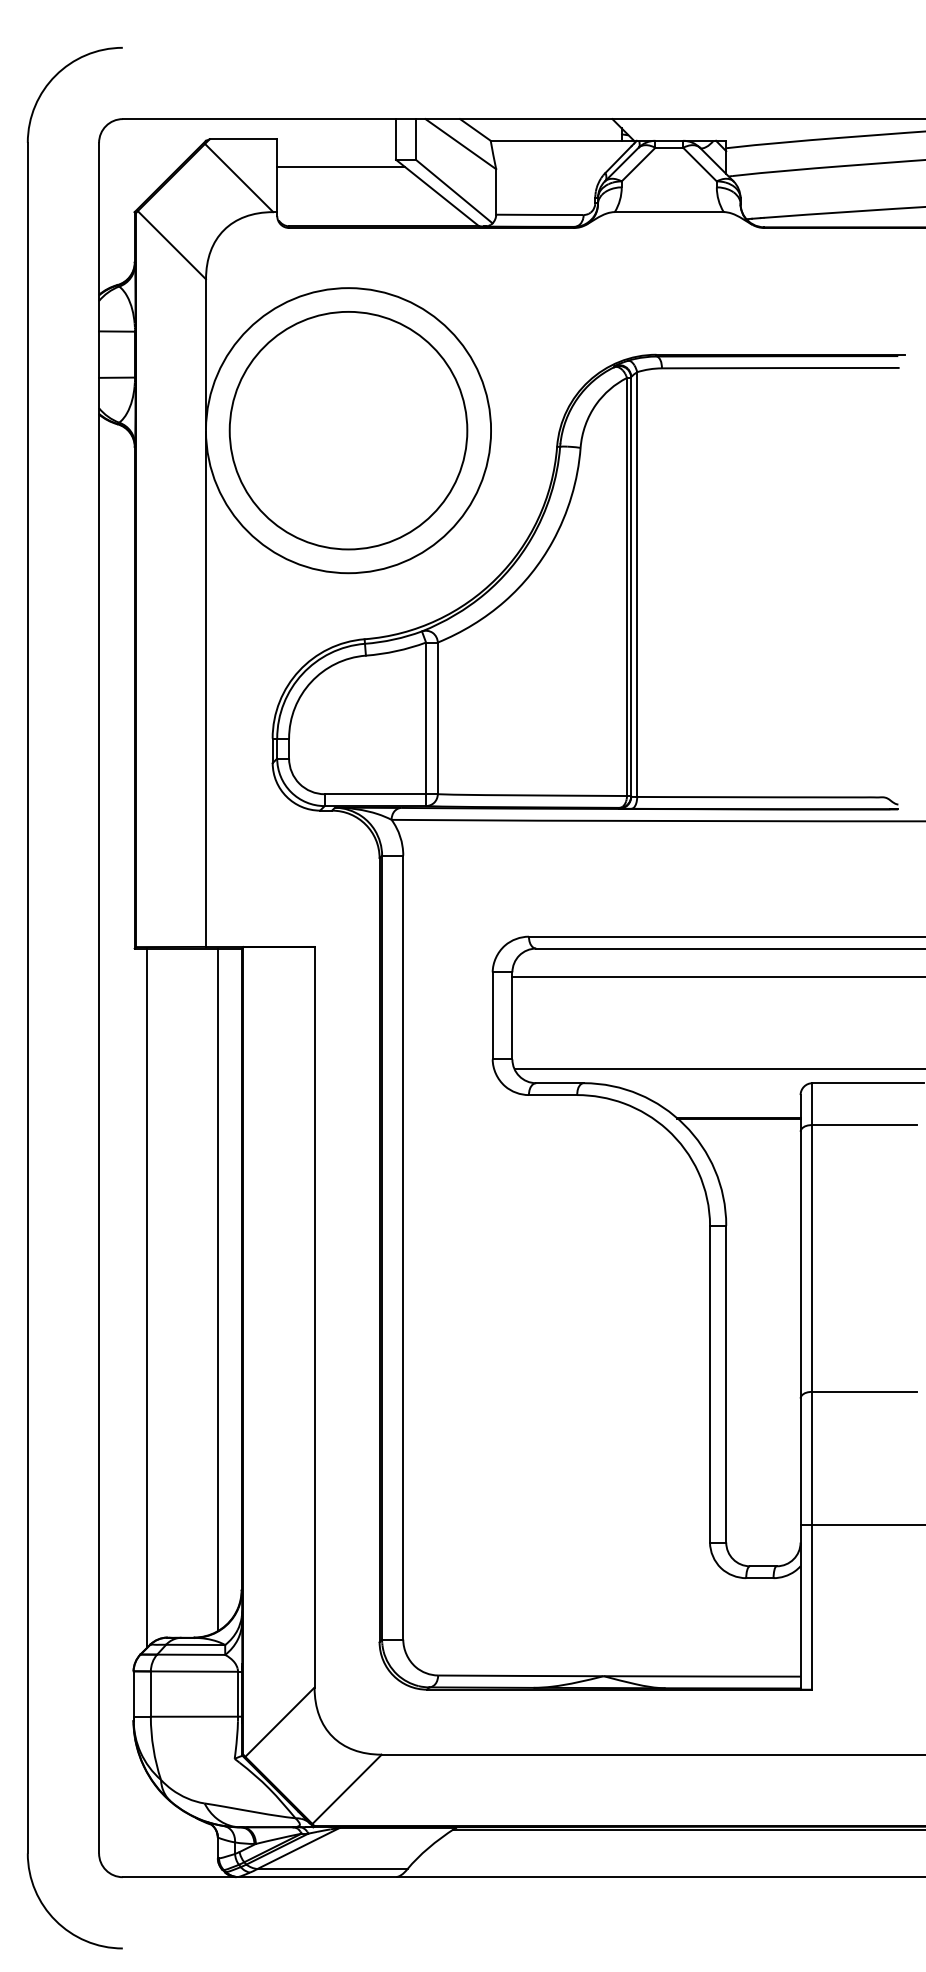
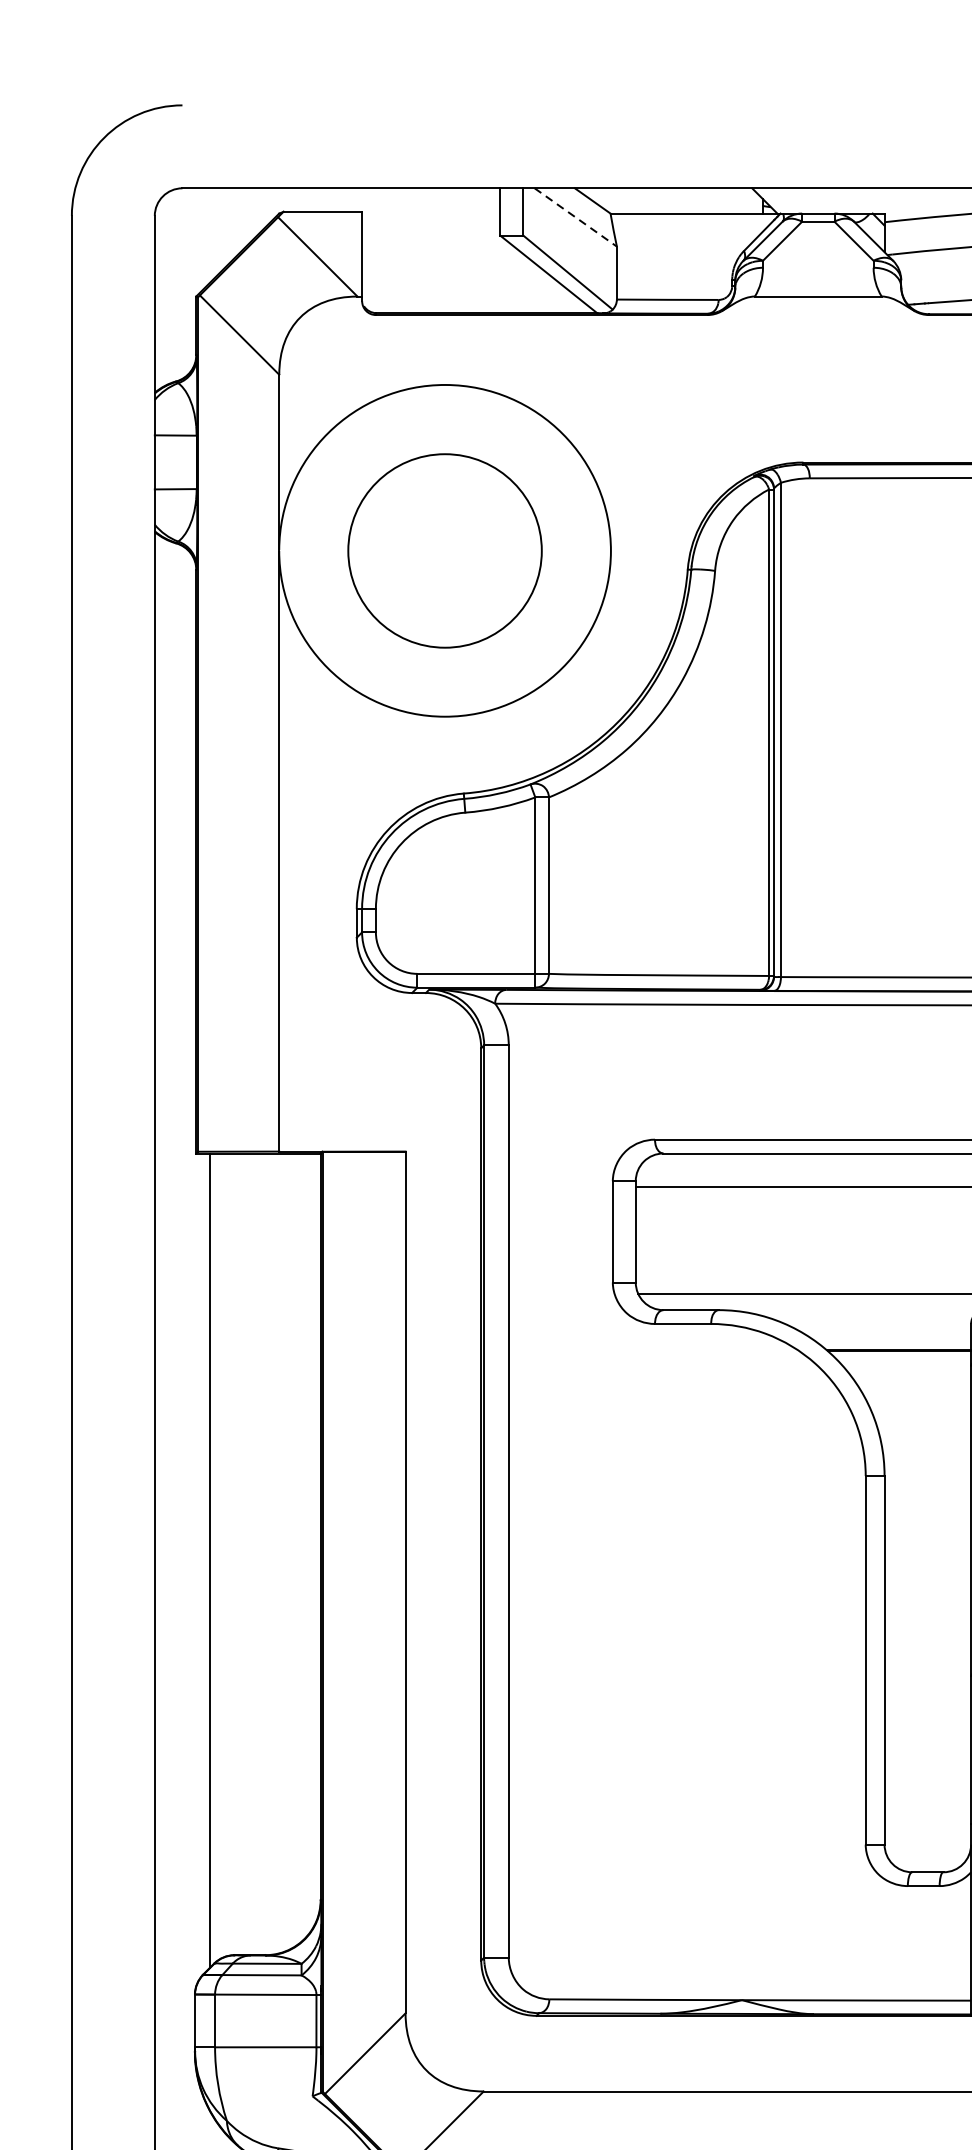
line: (461, 144) -> (576, 217), solid -> dashed
line: (340, 166) -> (435, 243), removed
circle: (348, 430) -> (445, 550), size x0.7
line: (217, 1289) -> (292, 1550), removed

